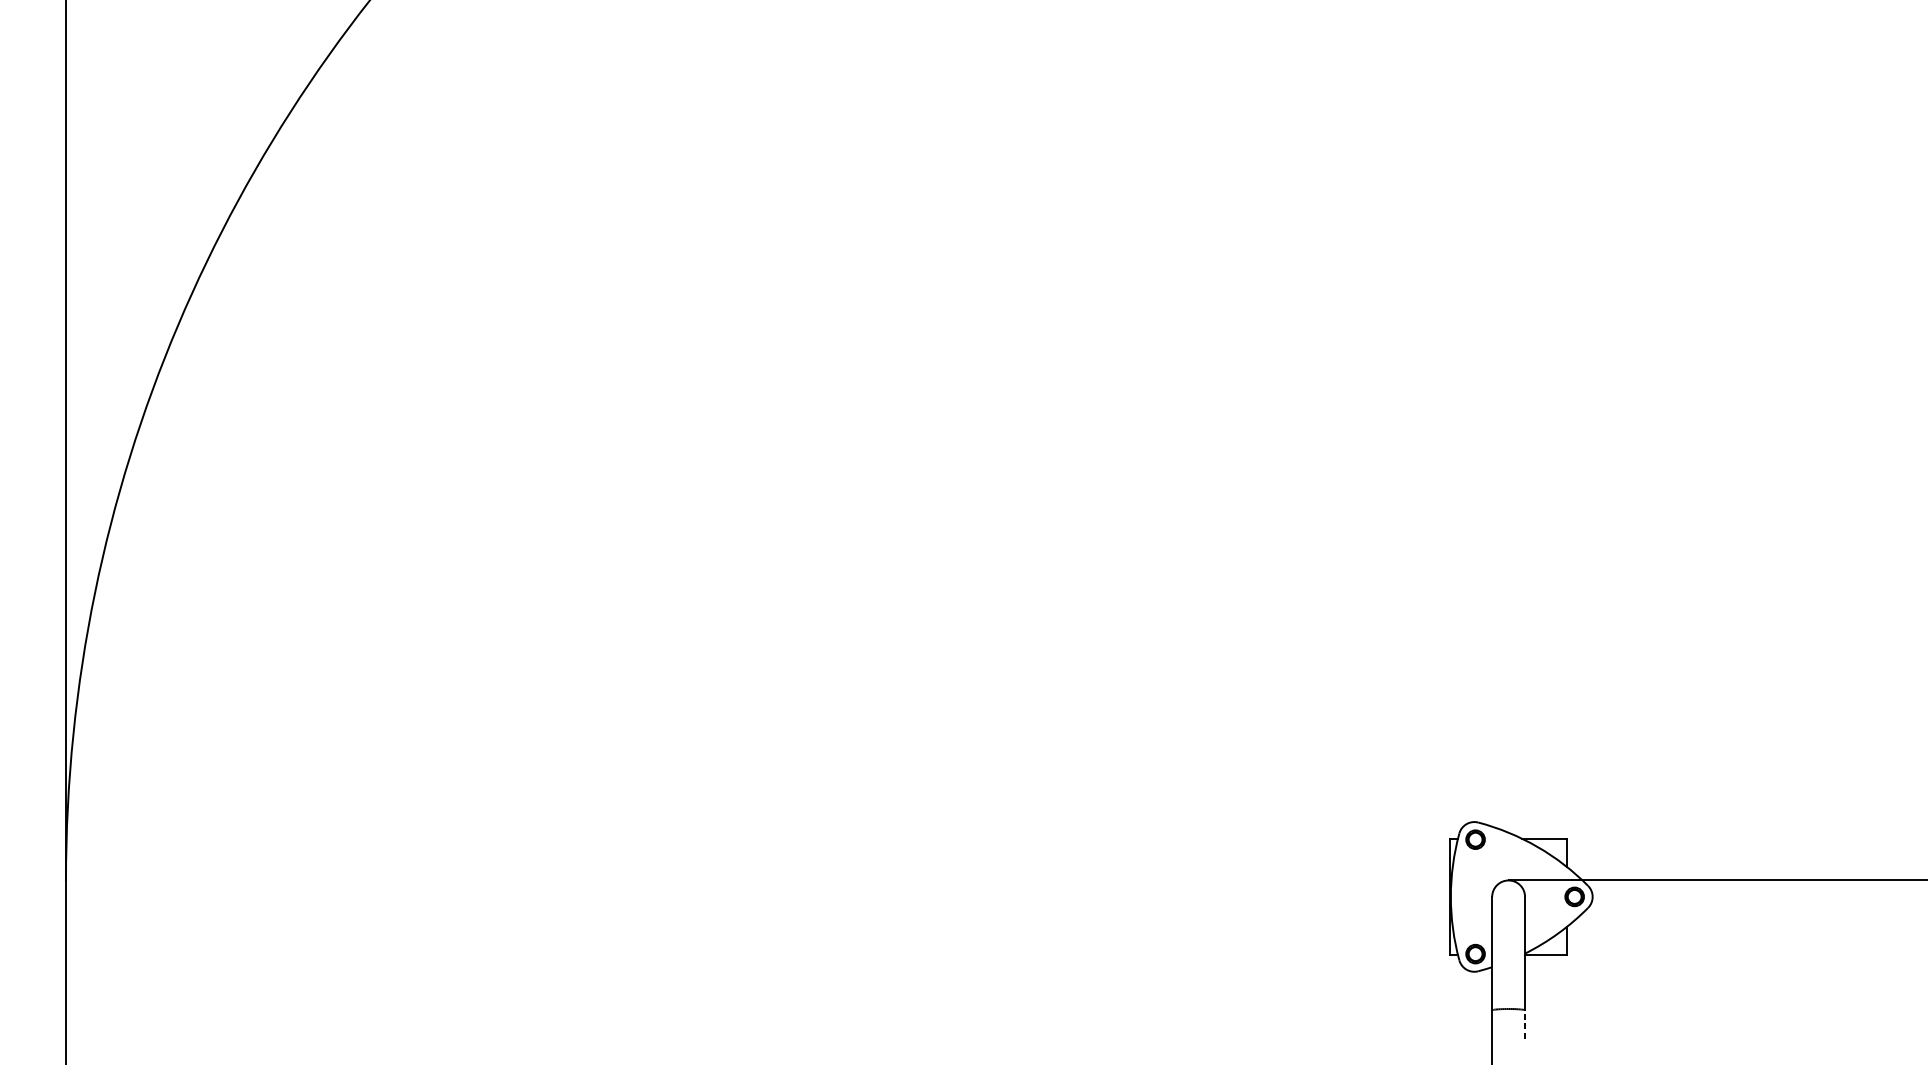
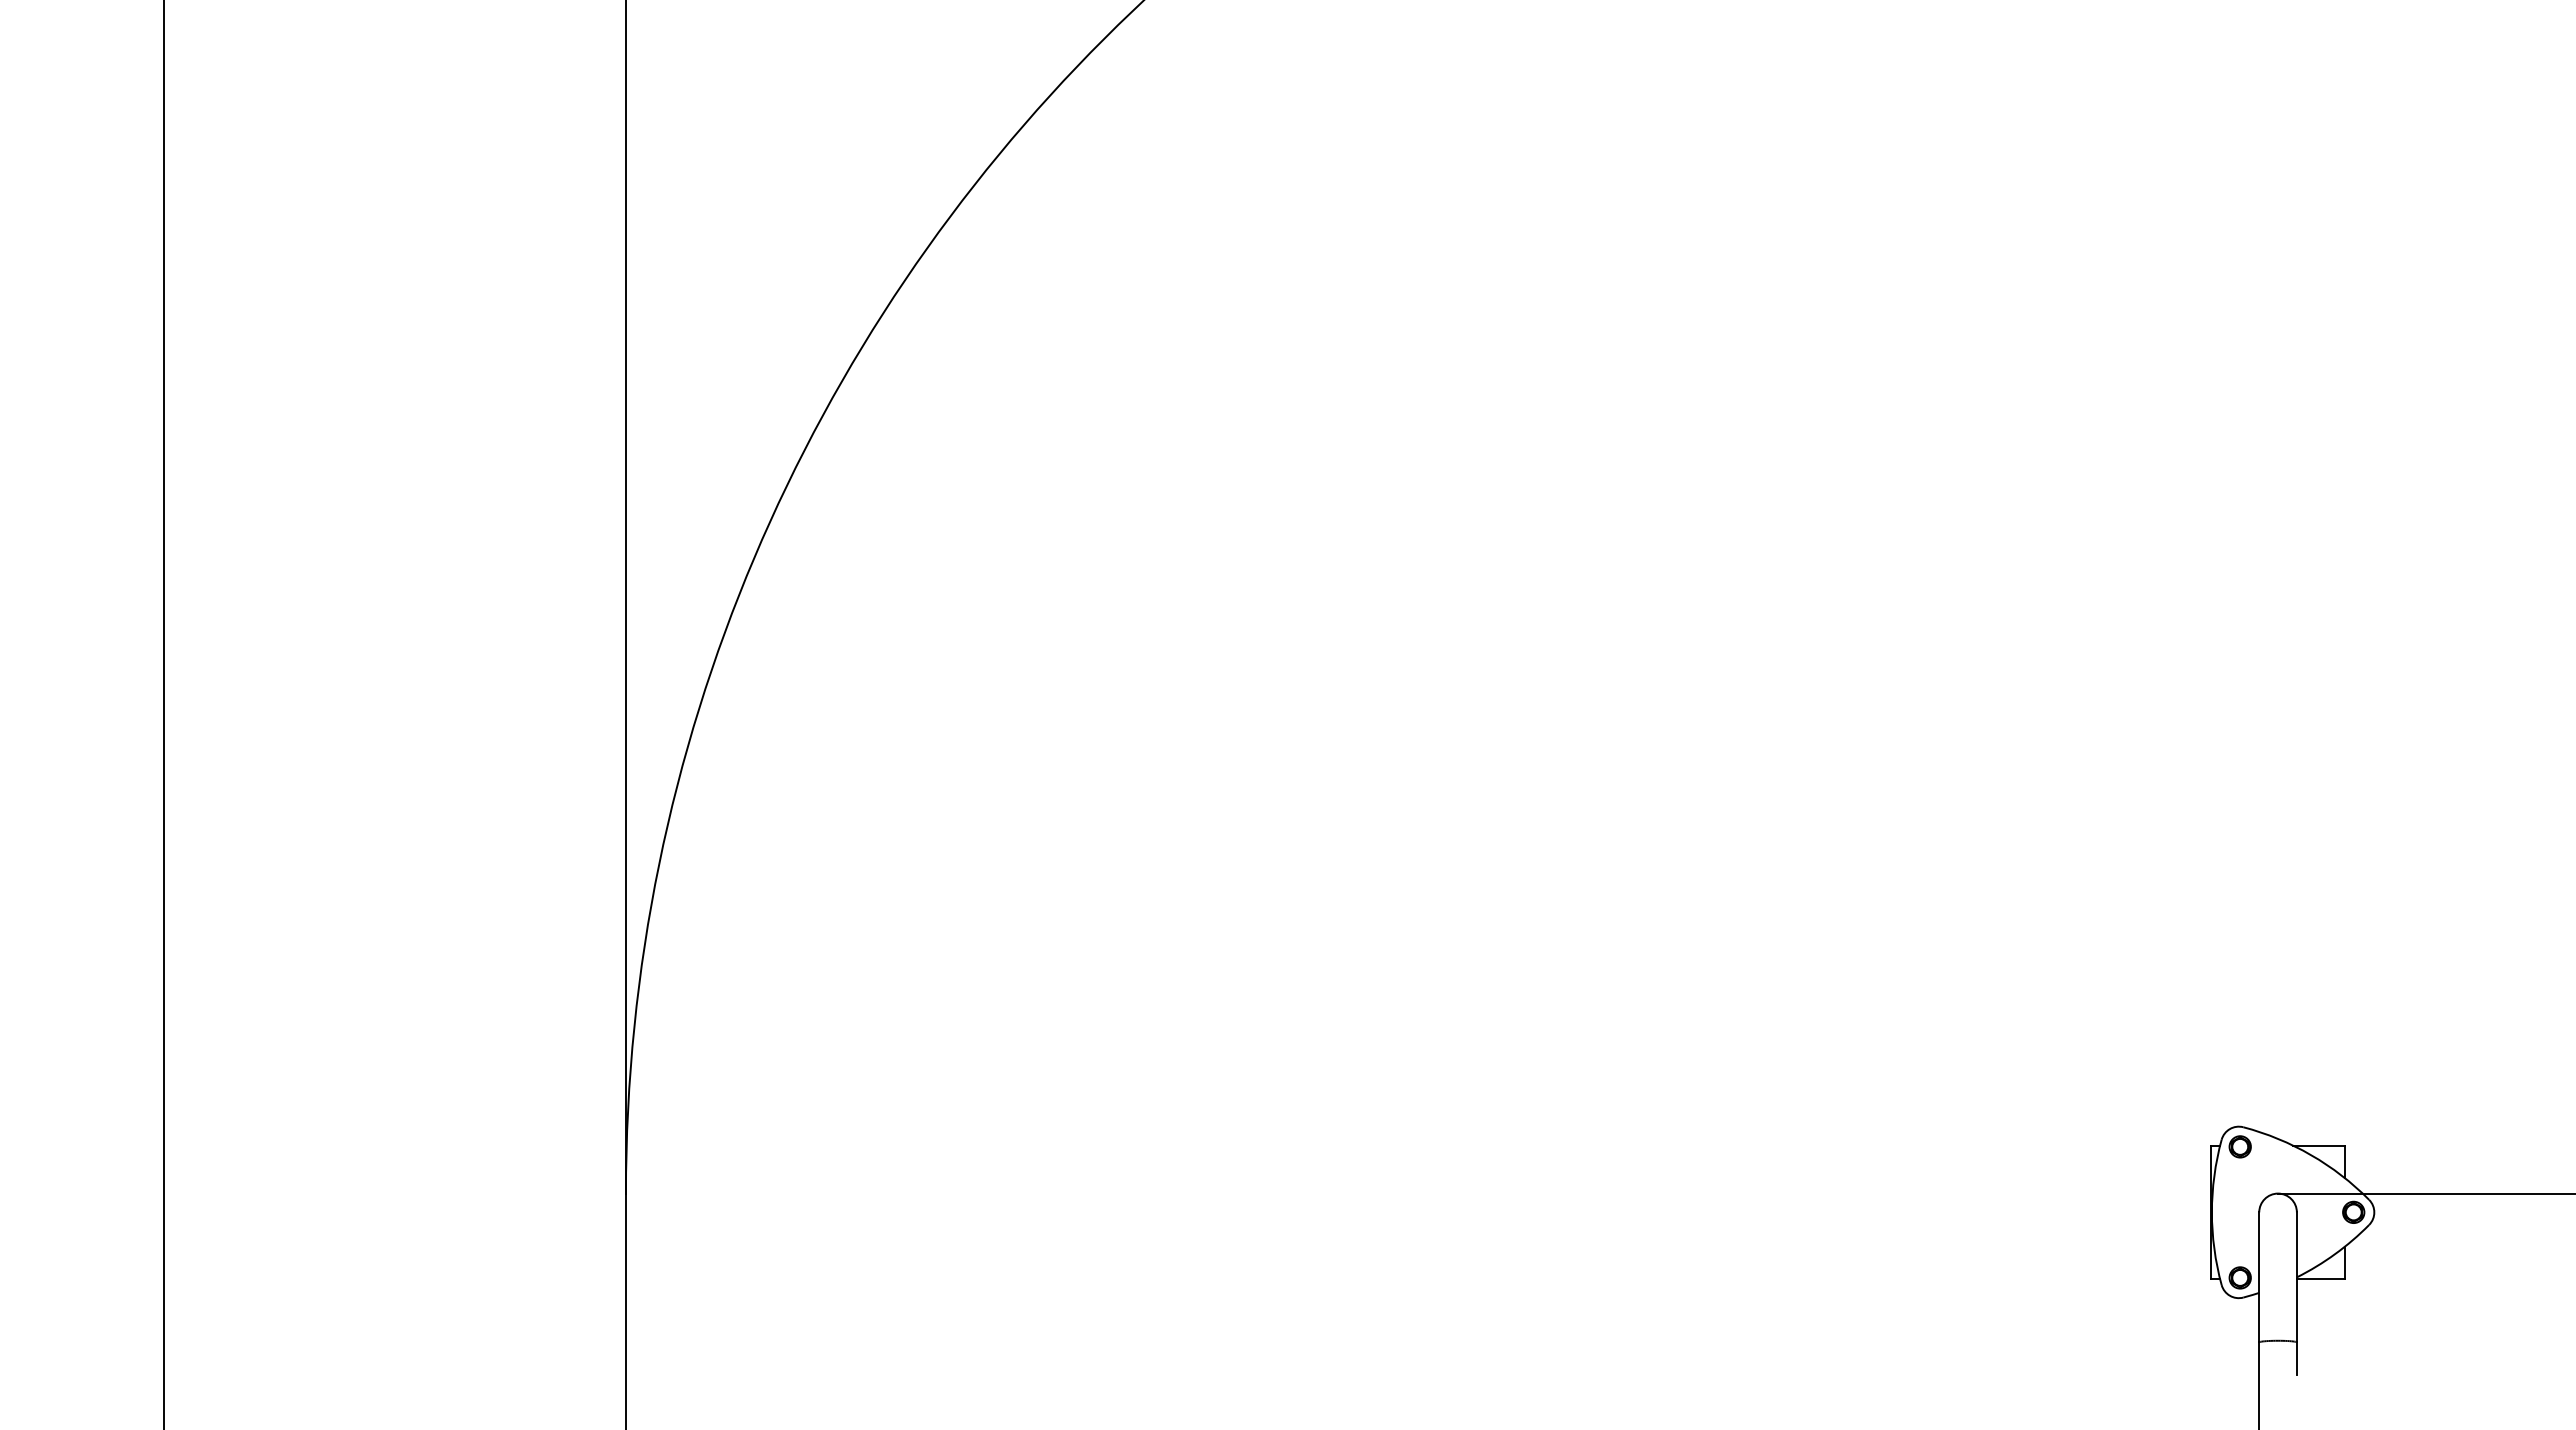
line: (1524, 1024) -> (2296, 1358), dashed -> solid

